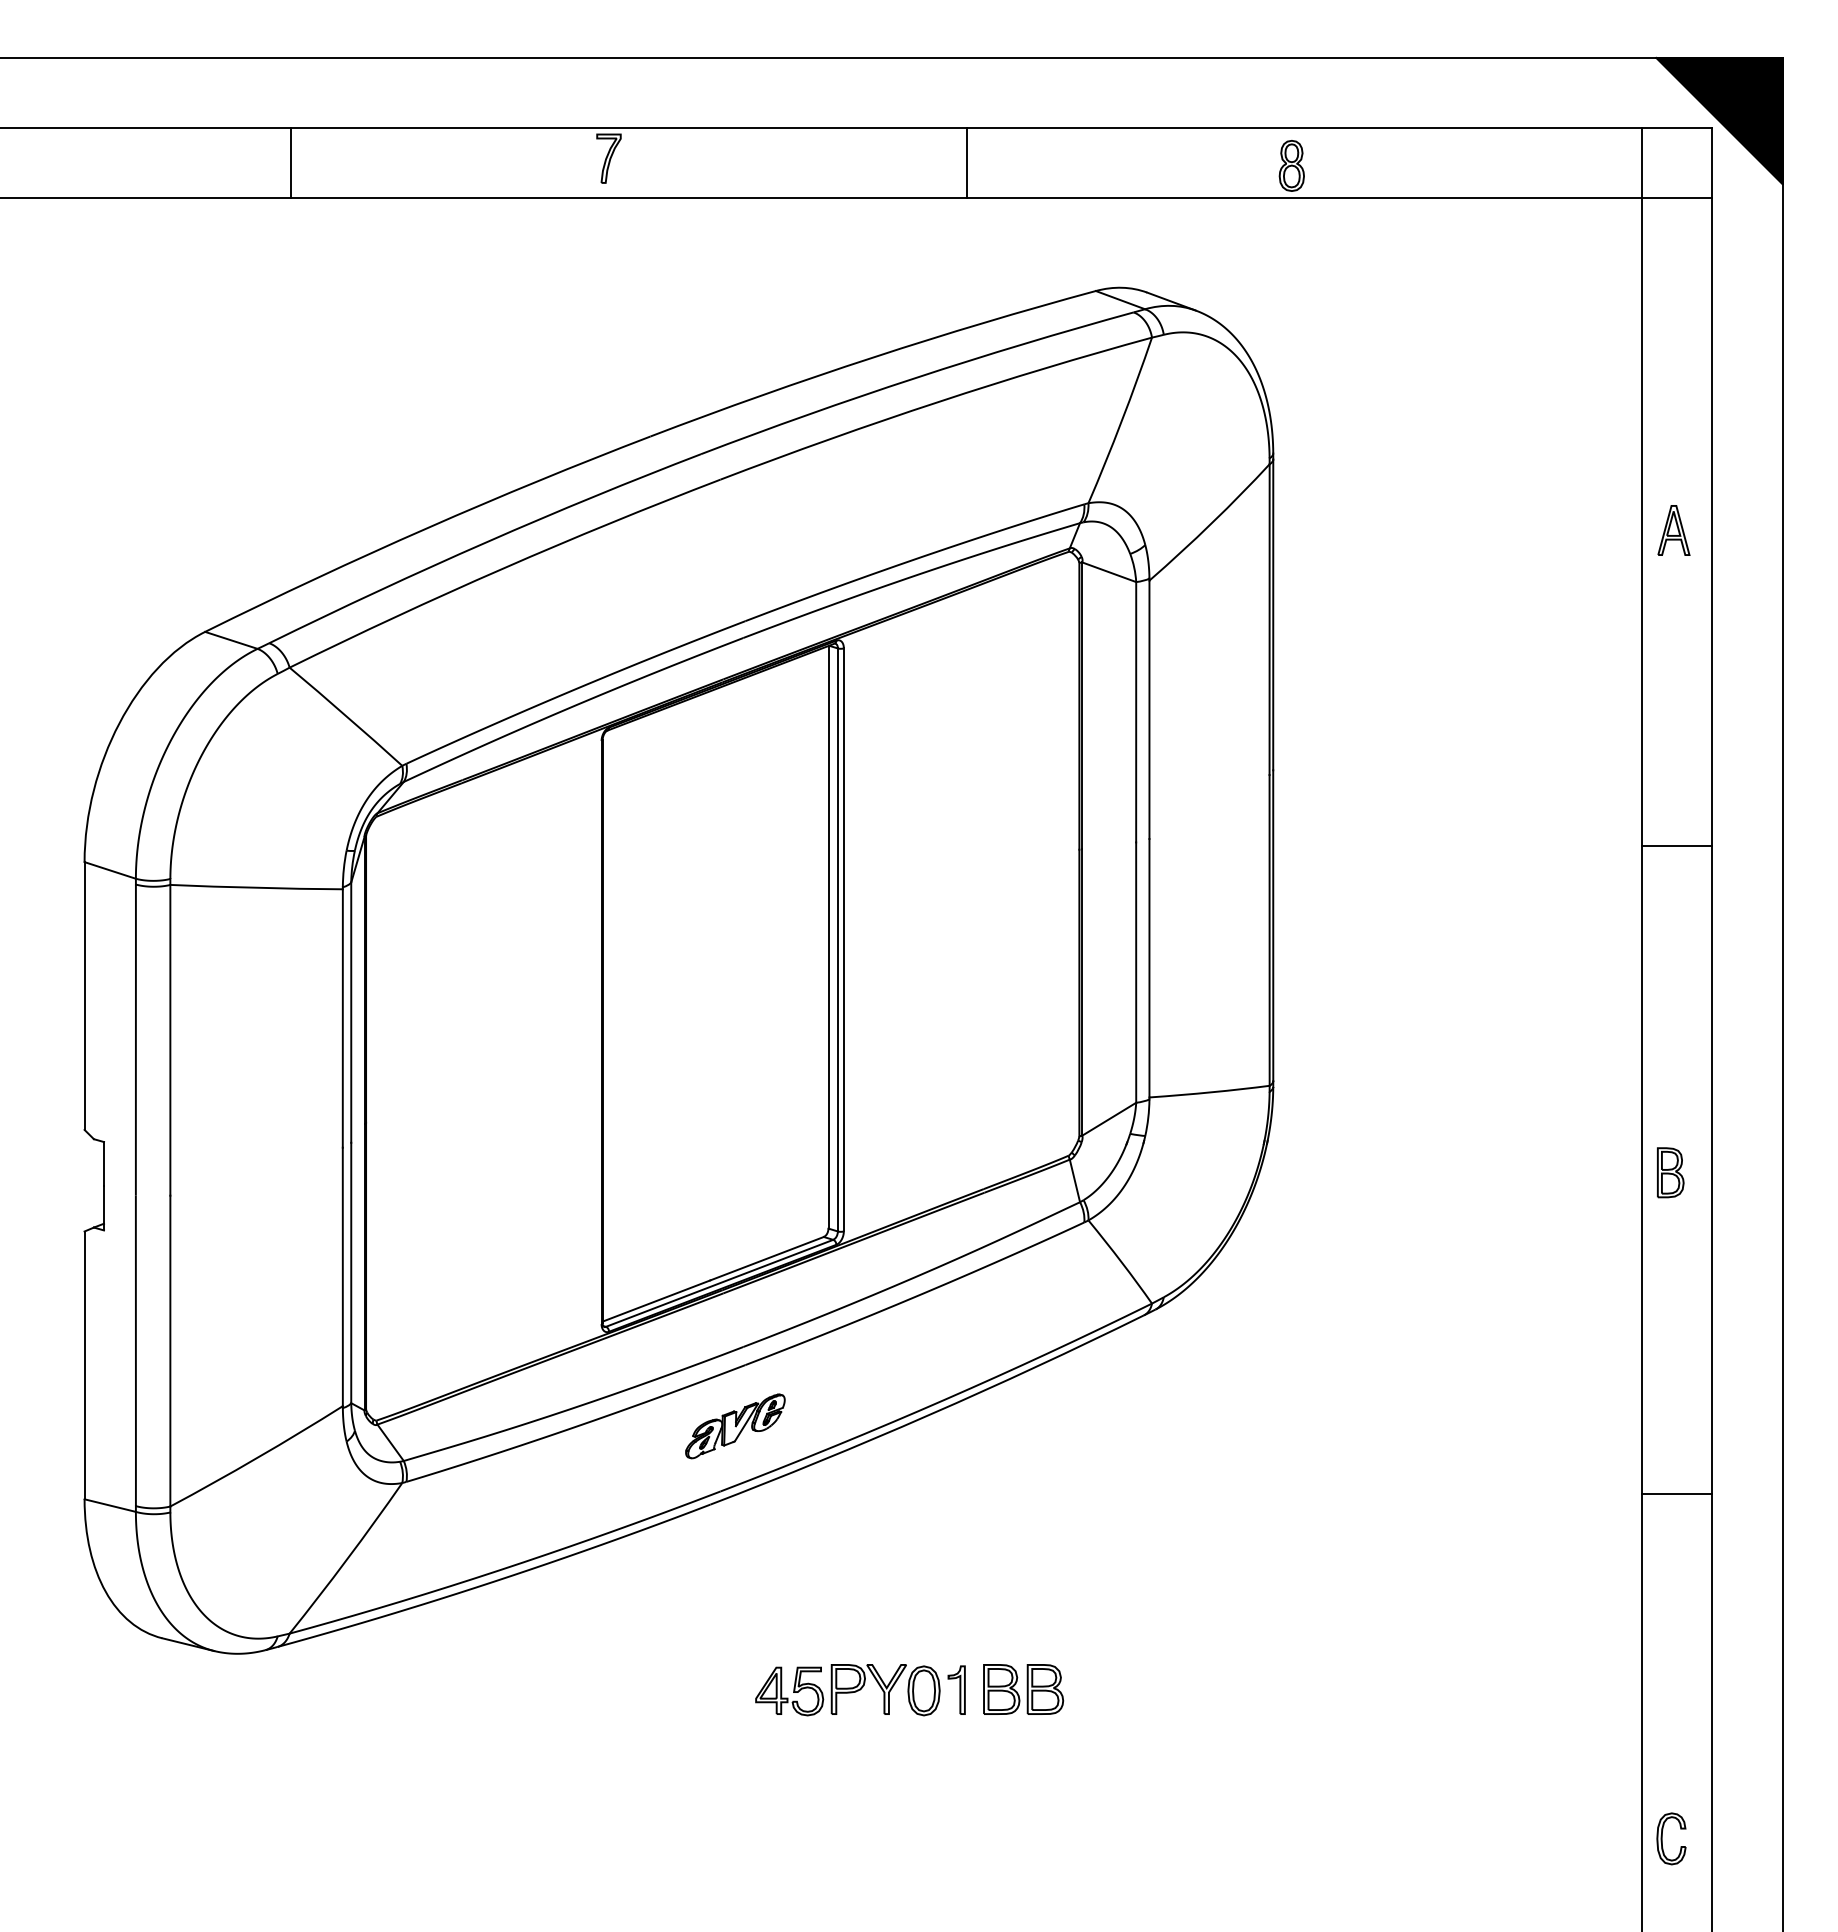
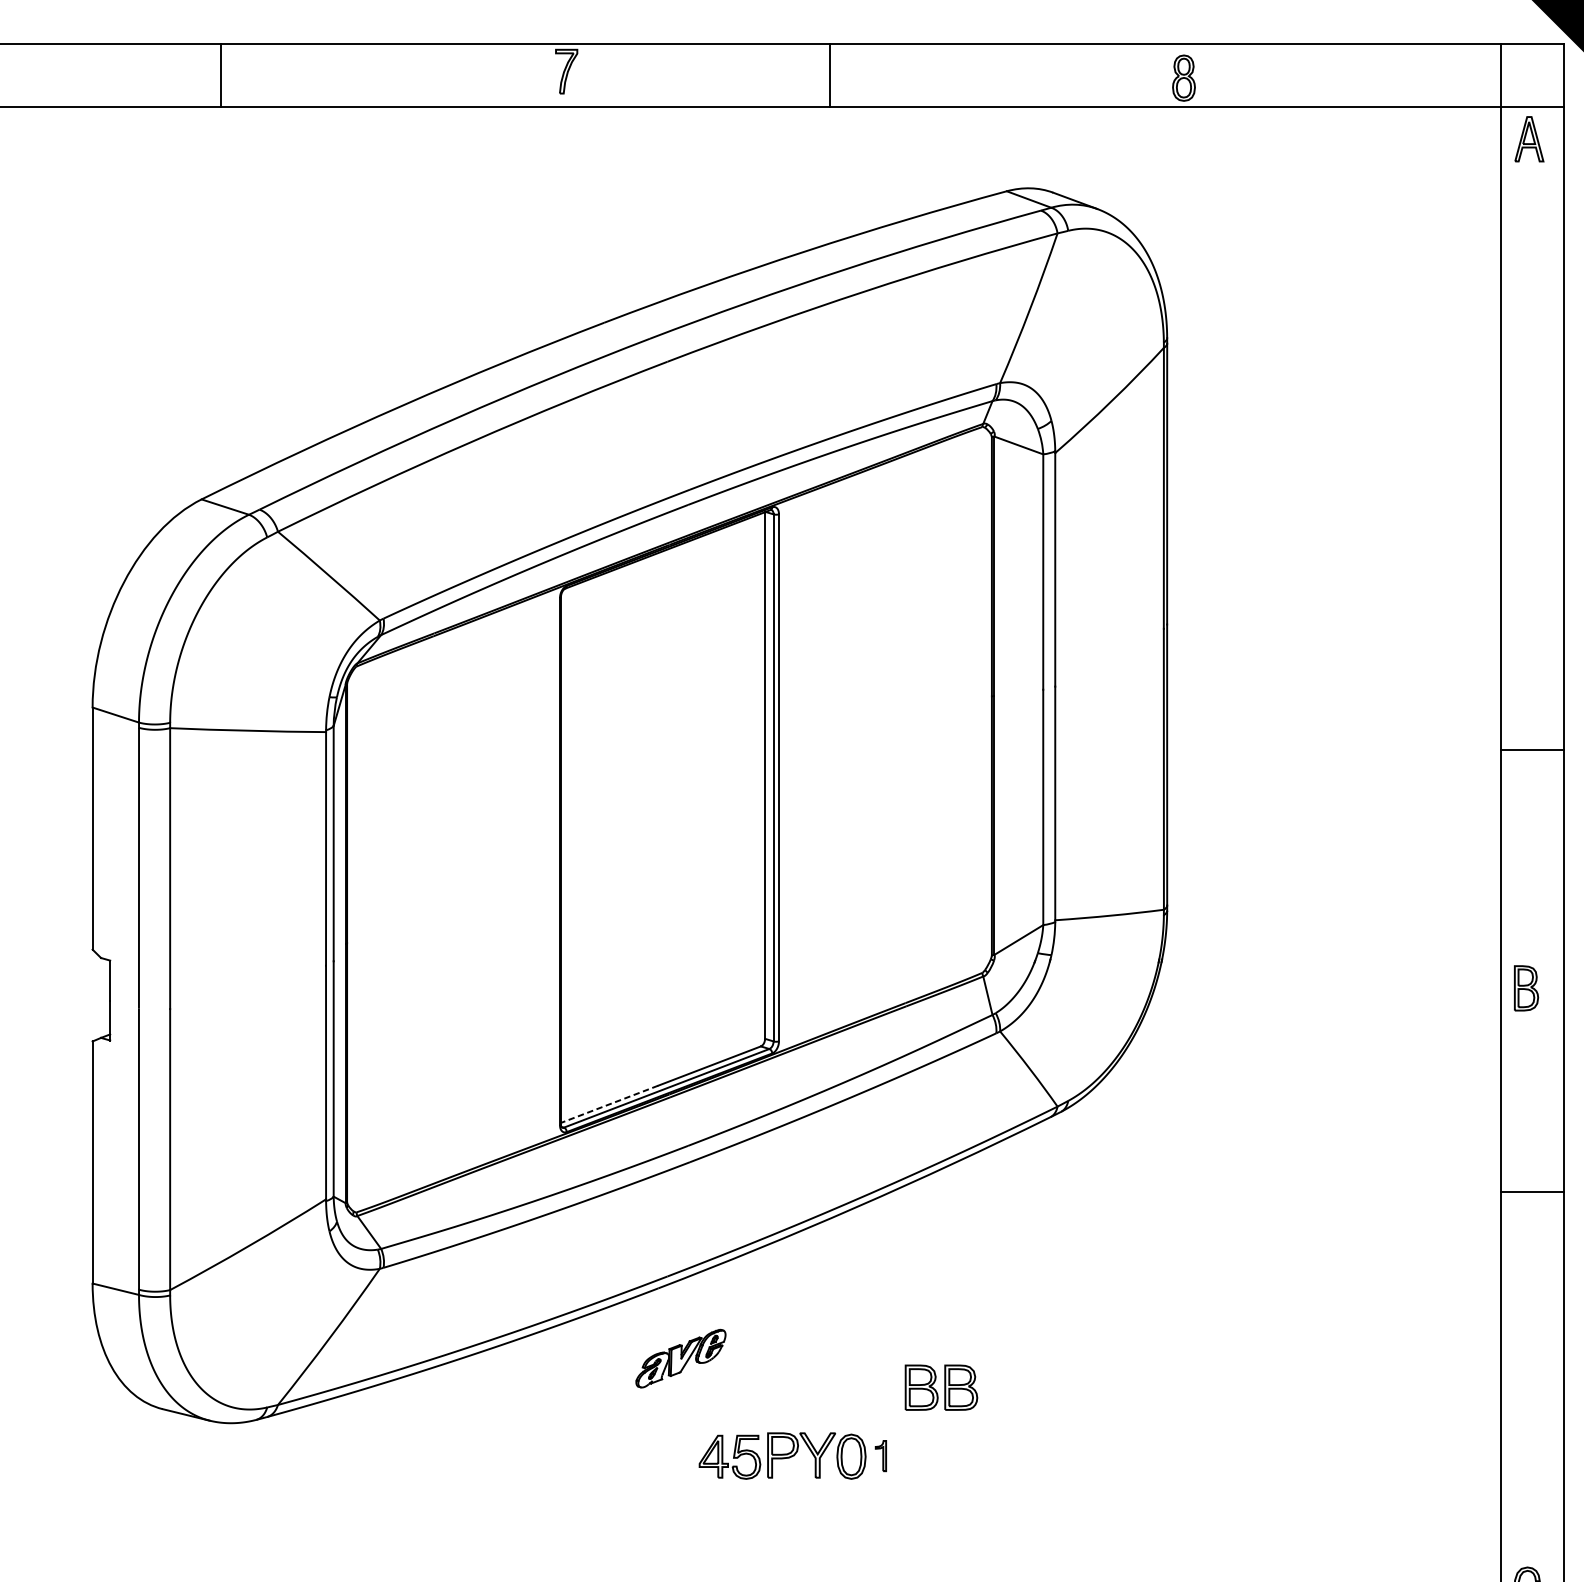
line: (291, 163) -> (220, 75), moved
line: (966, 163) -> (829, 75), moved
part: (1673, 530) -> (1528, 139), moved
line: (1677, 846) -> (1532, 750), moved
line: (656, 1301) -> (609, 1104), solid -> dashed
part: (735, 1426) -> (681, 1358), moved
line: (1677, 1494) -> (1532, 1192), moved
part: (956, 1689) -> (880, 1455), size x0.7
part: (1023, 1689) -> (941, 1387), moved

